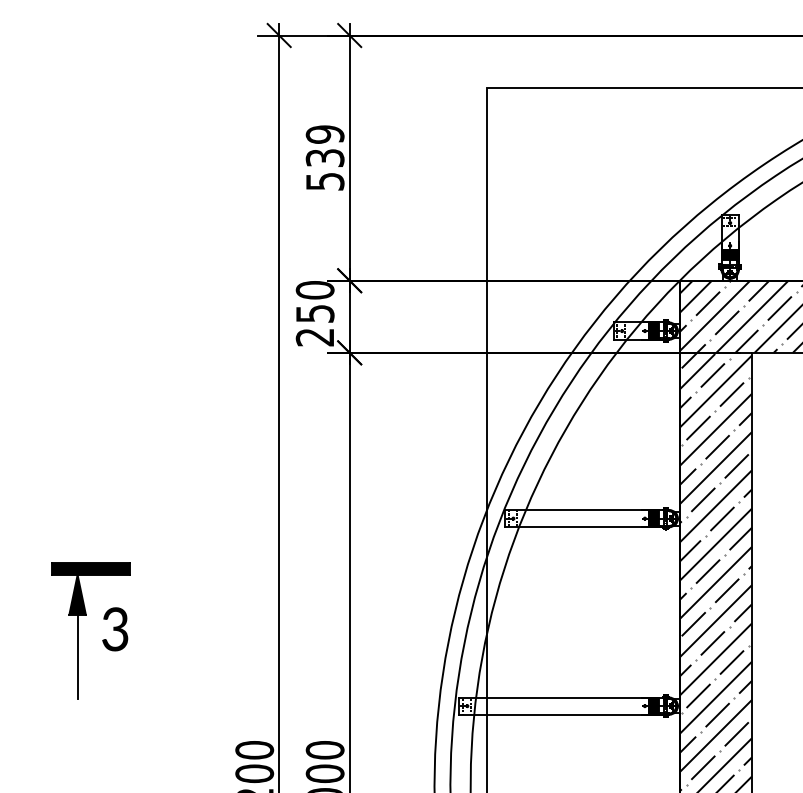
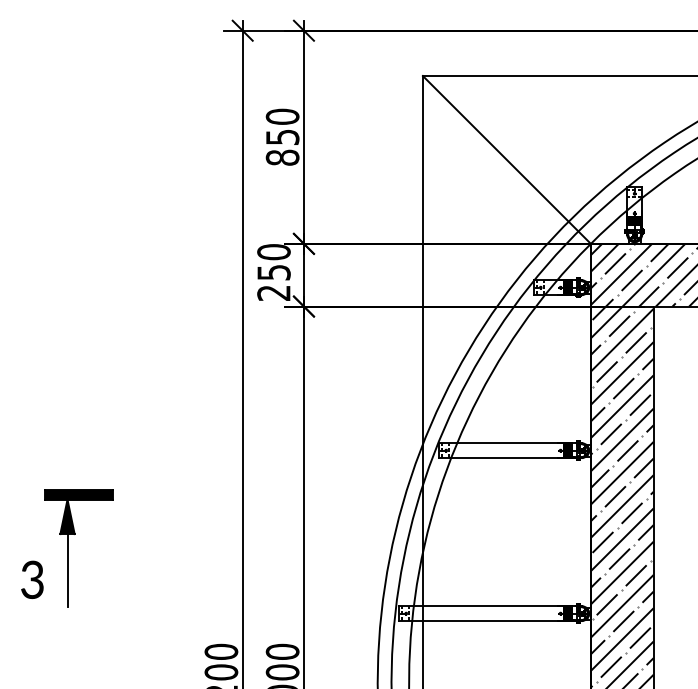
text: (324, 157) -> (282, 136), 539 -> 850
line: (582, 183) -> (506, 159), added
text: (115, 629) -> (32, 580), moved

